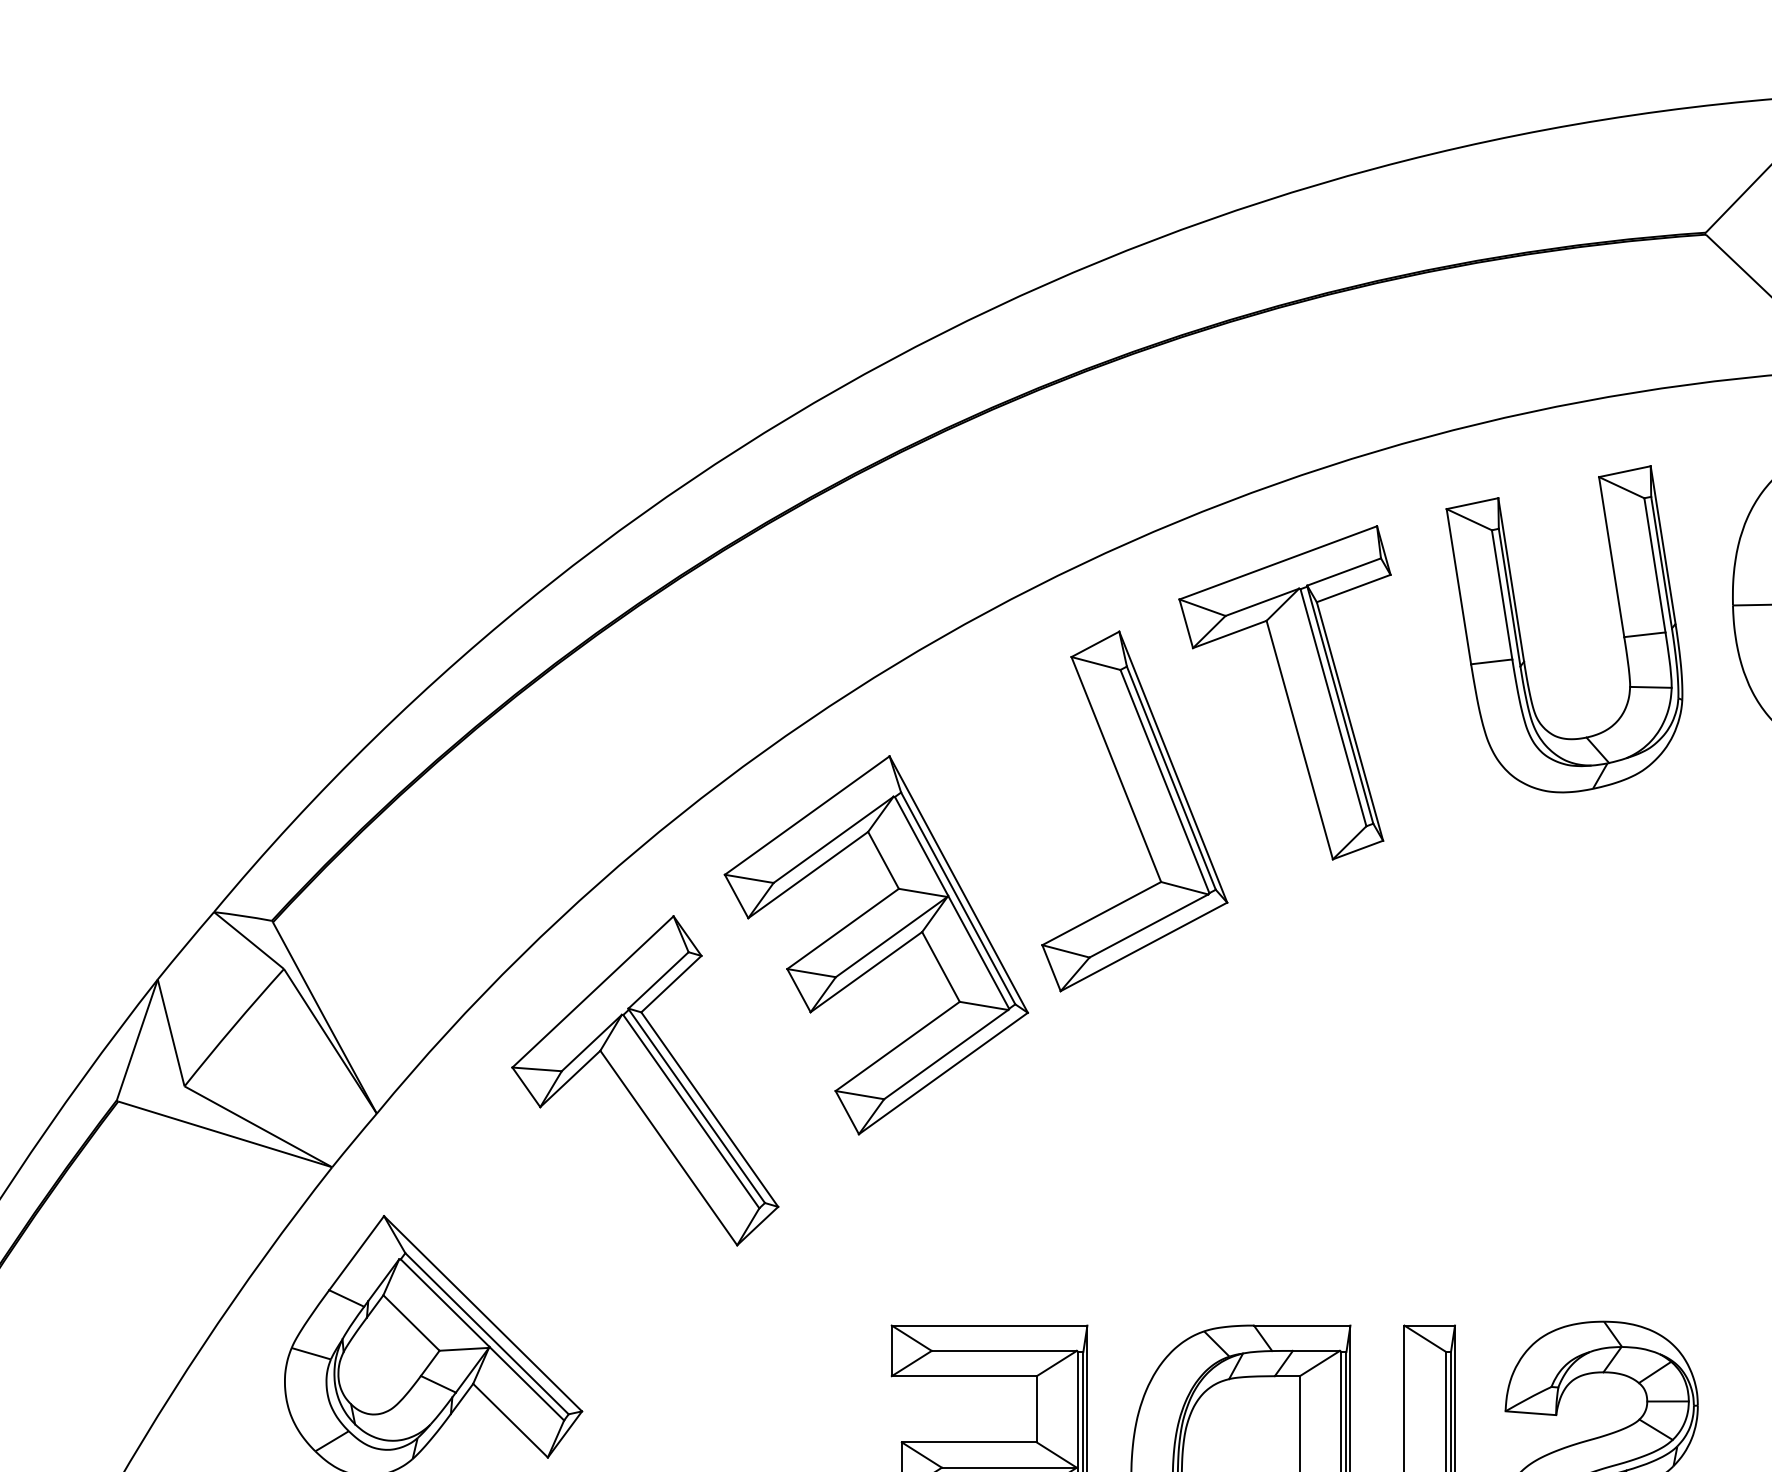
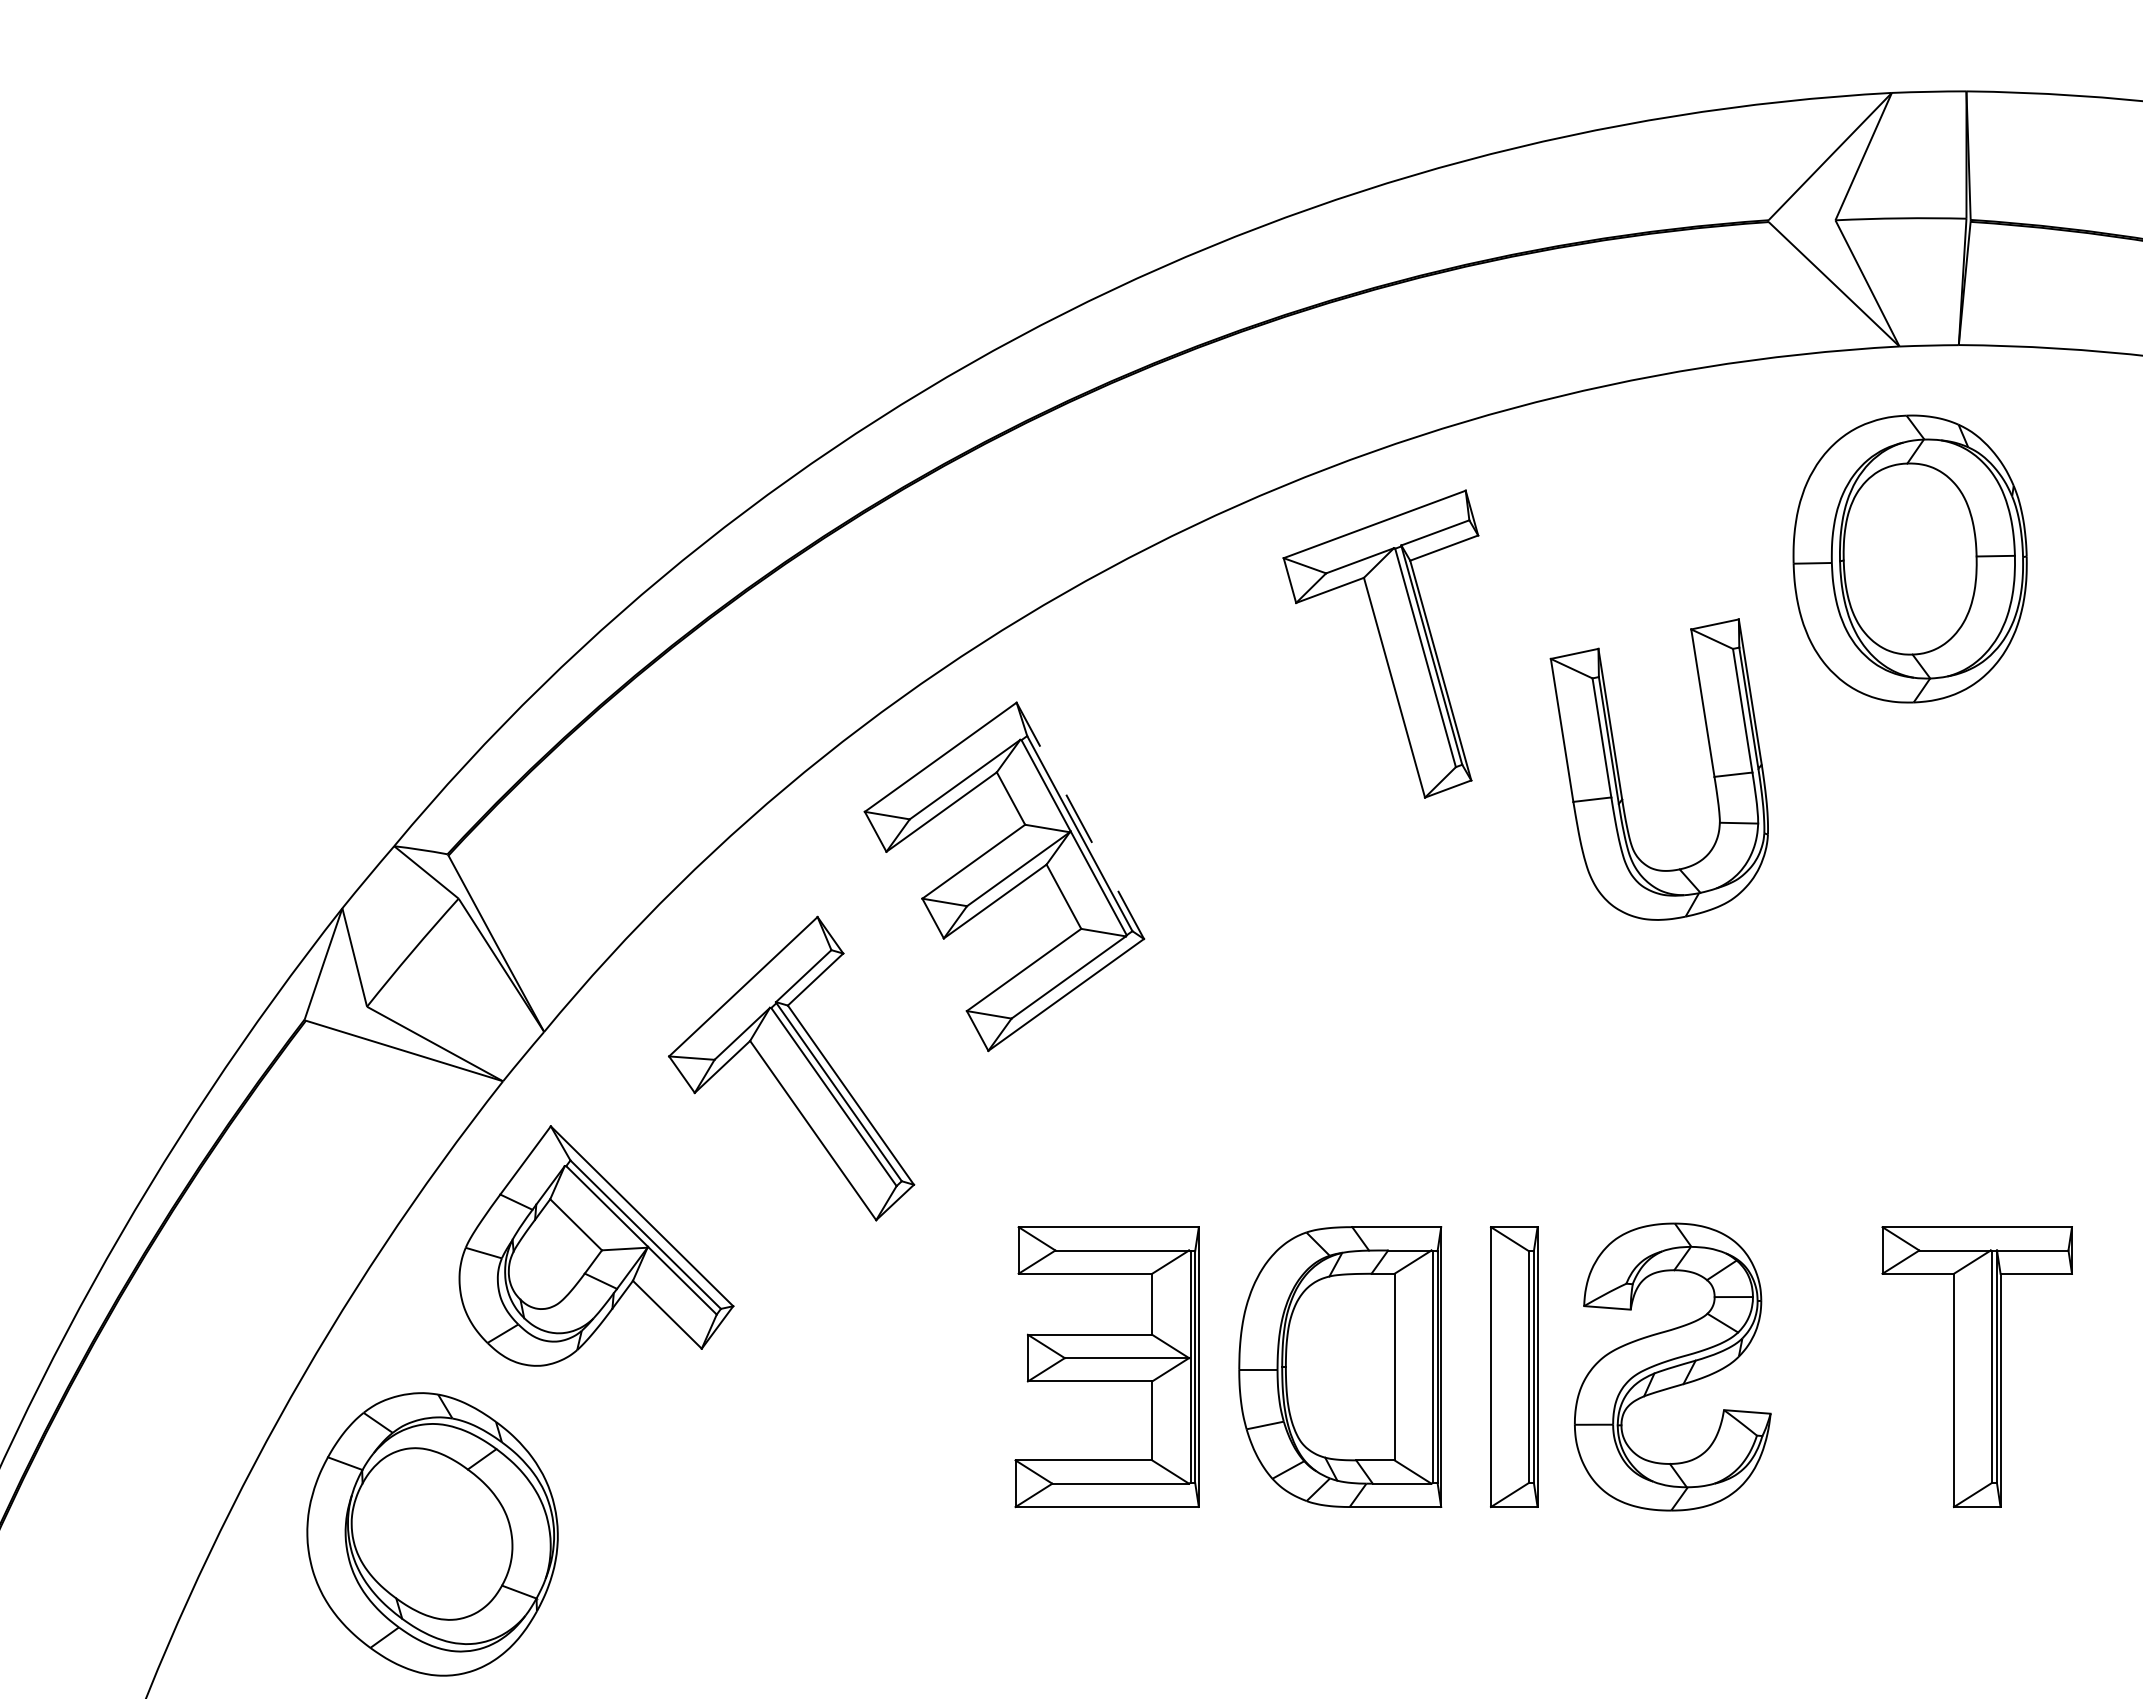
part: (1521, 634) -> (1619, 774), moved
part: (1134, 811) -> (1242, 753), removed
line: (958, 884) -> (1080, 820), solid -> dashed
part: (645, 1080) -> (791, 1068), moved

